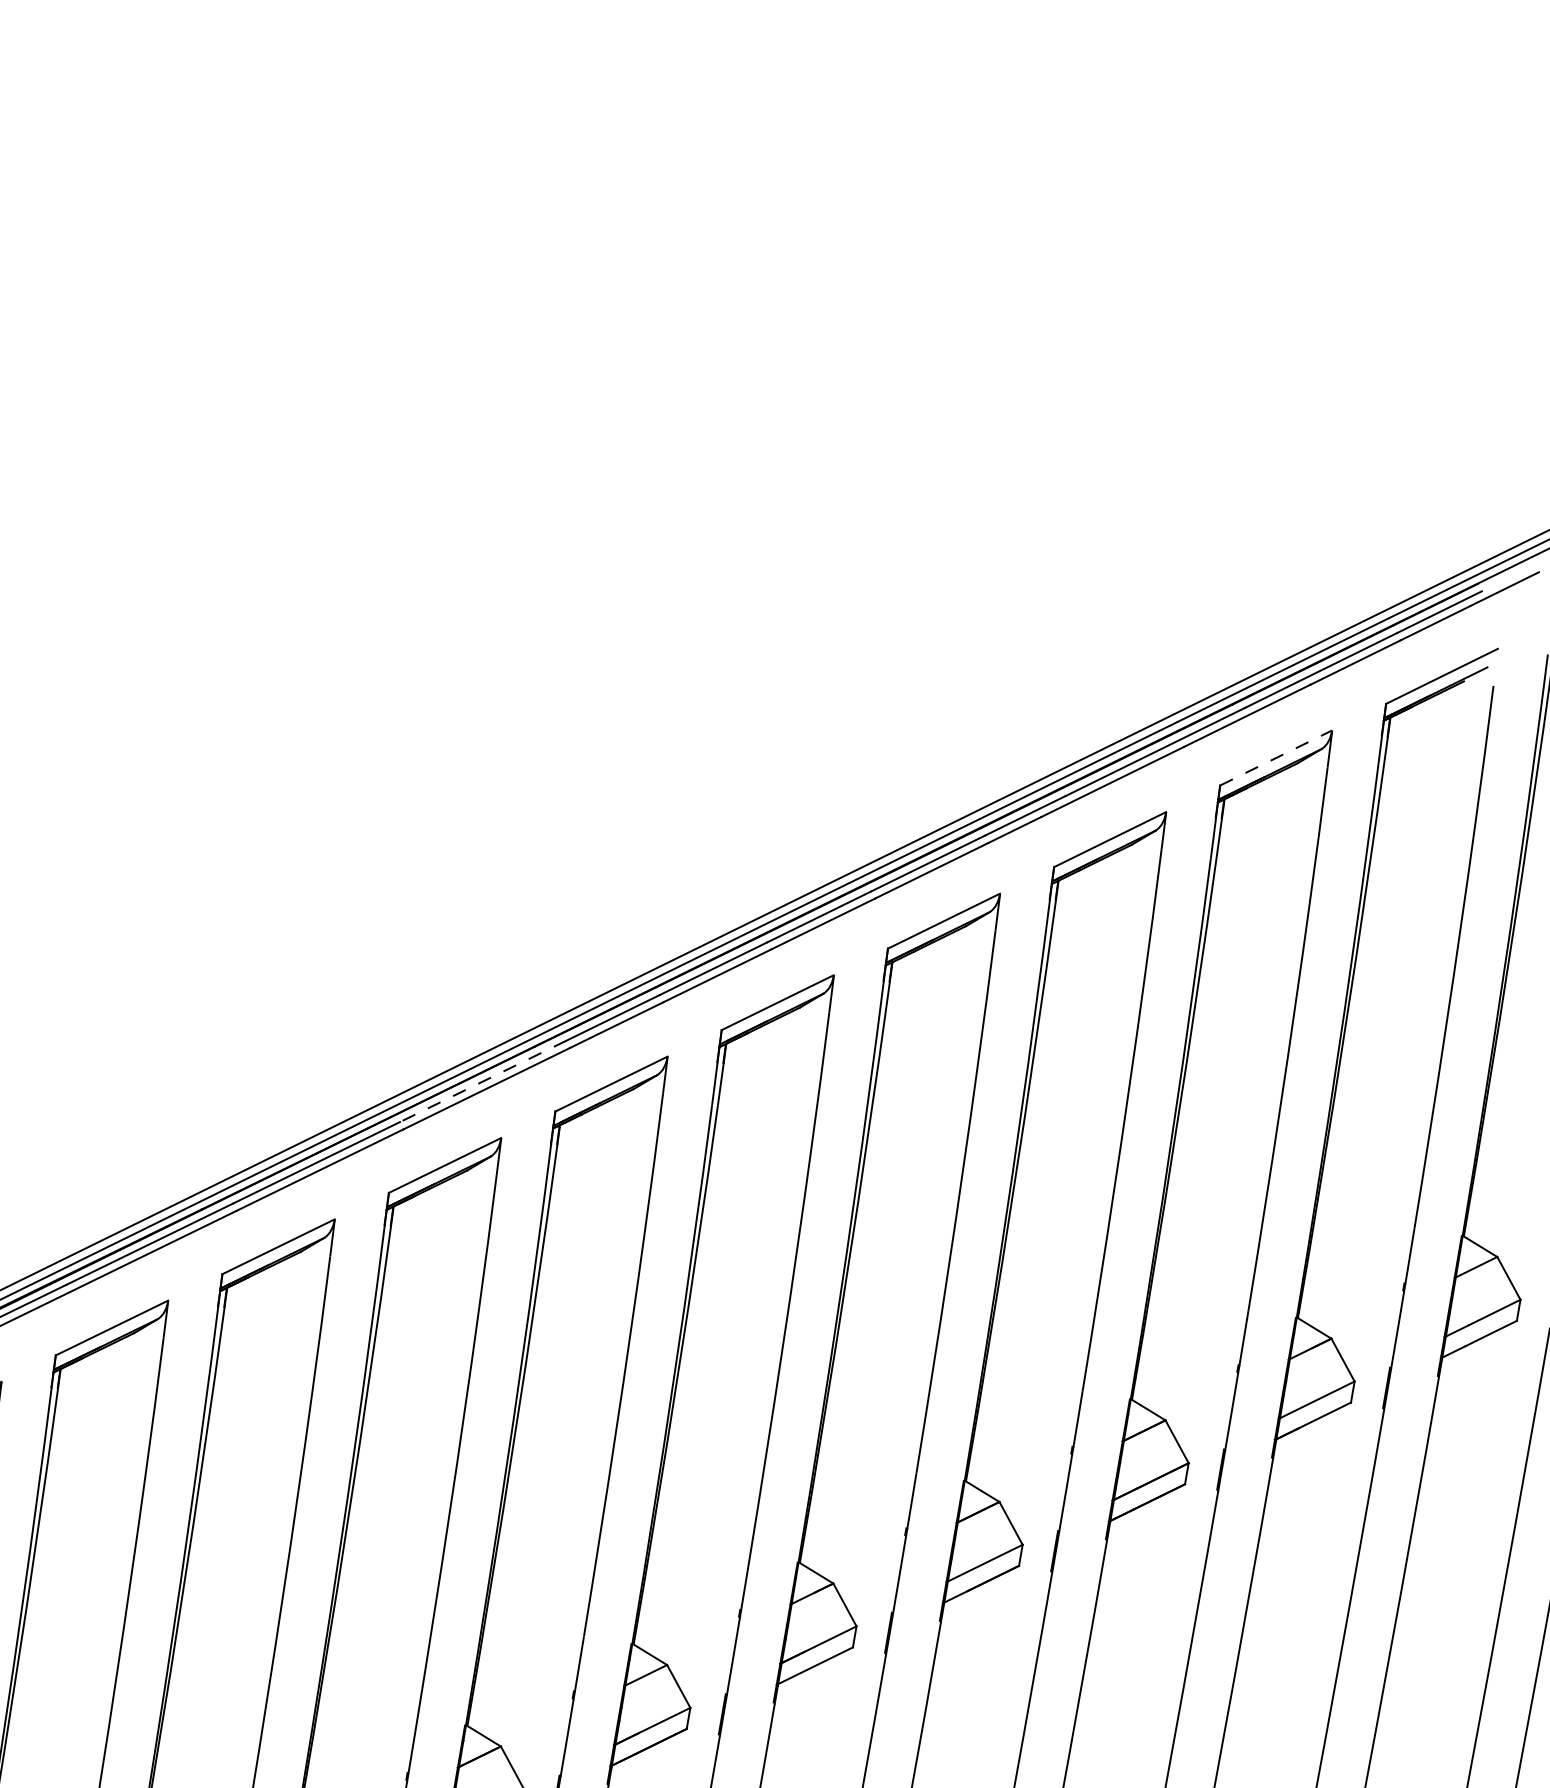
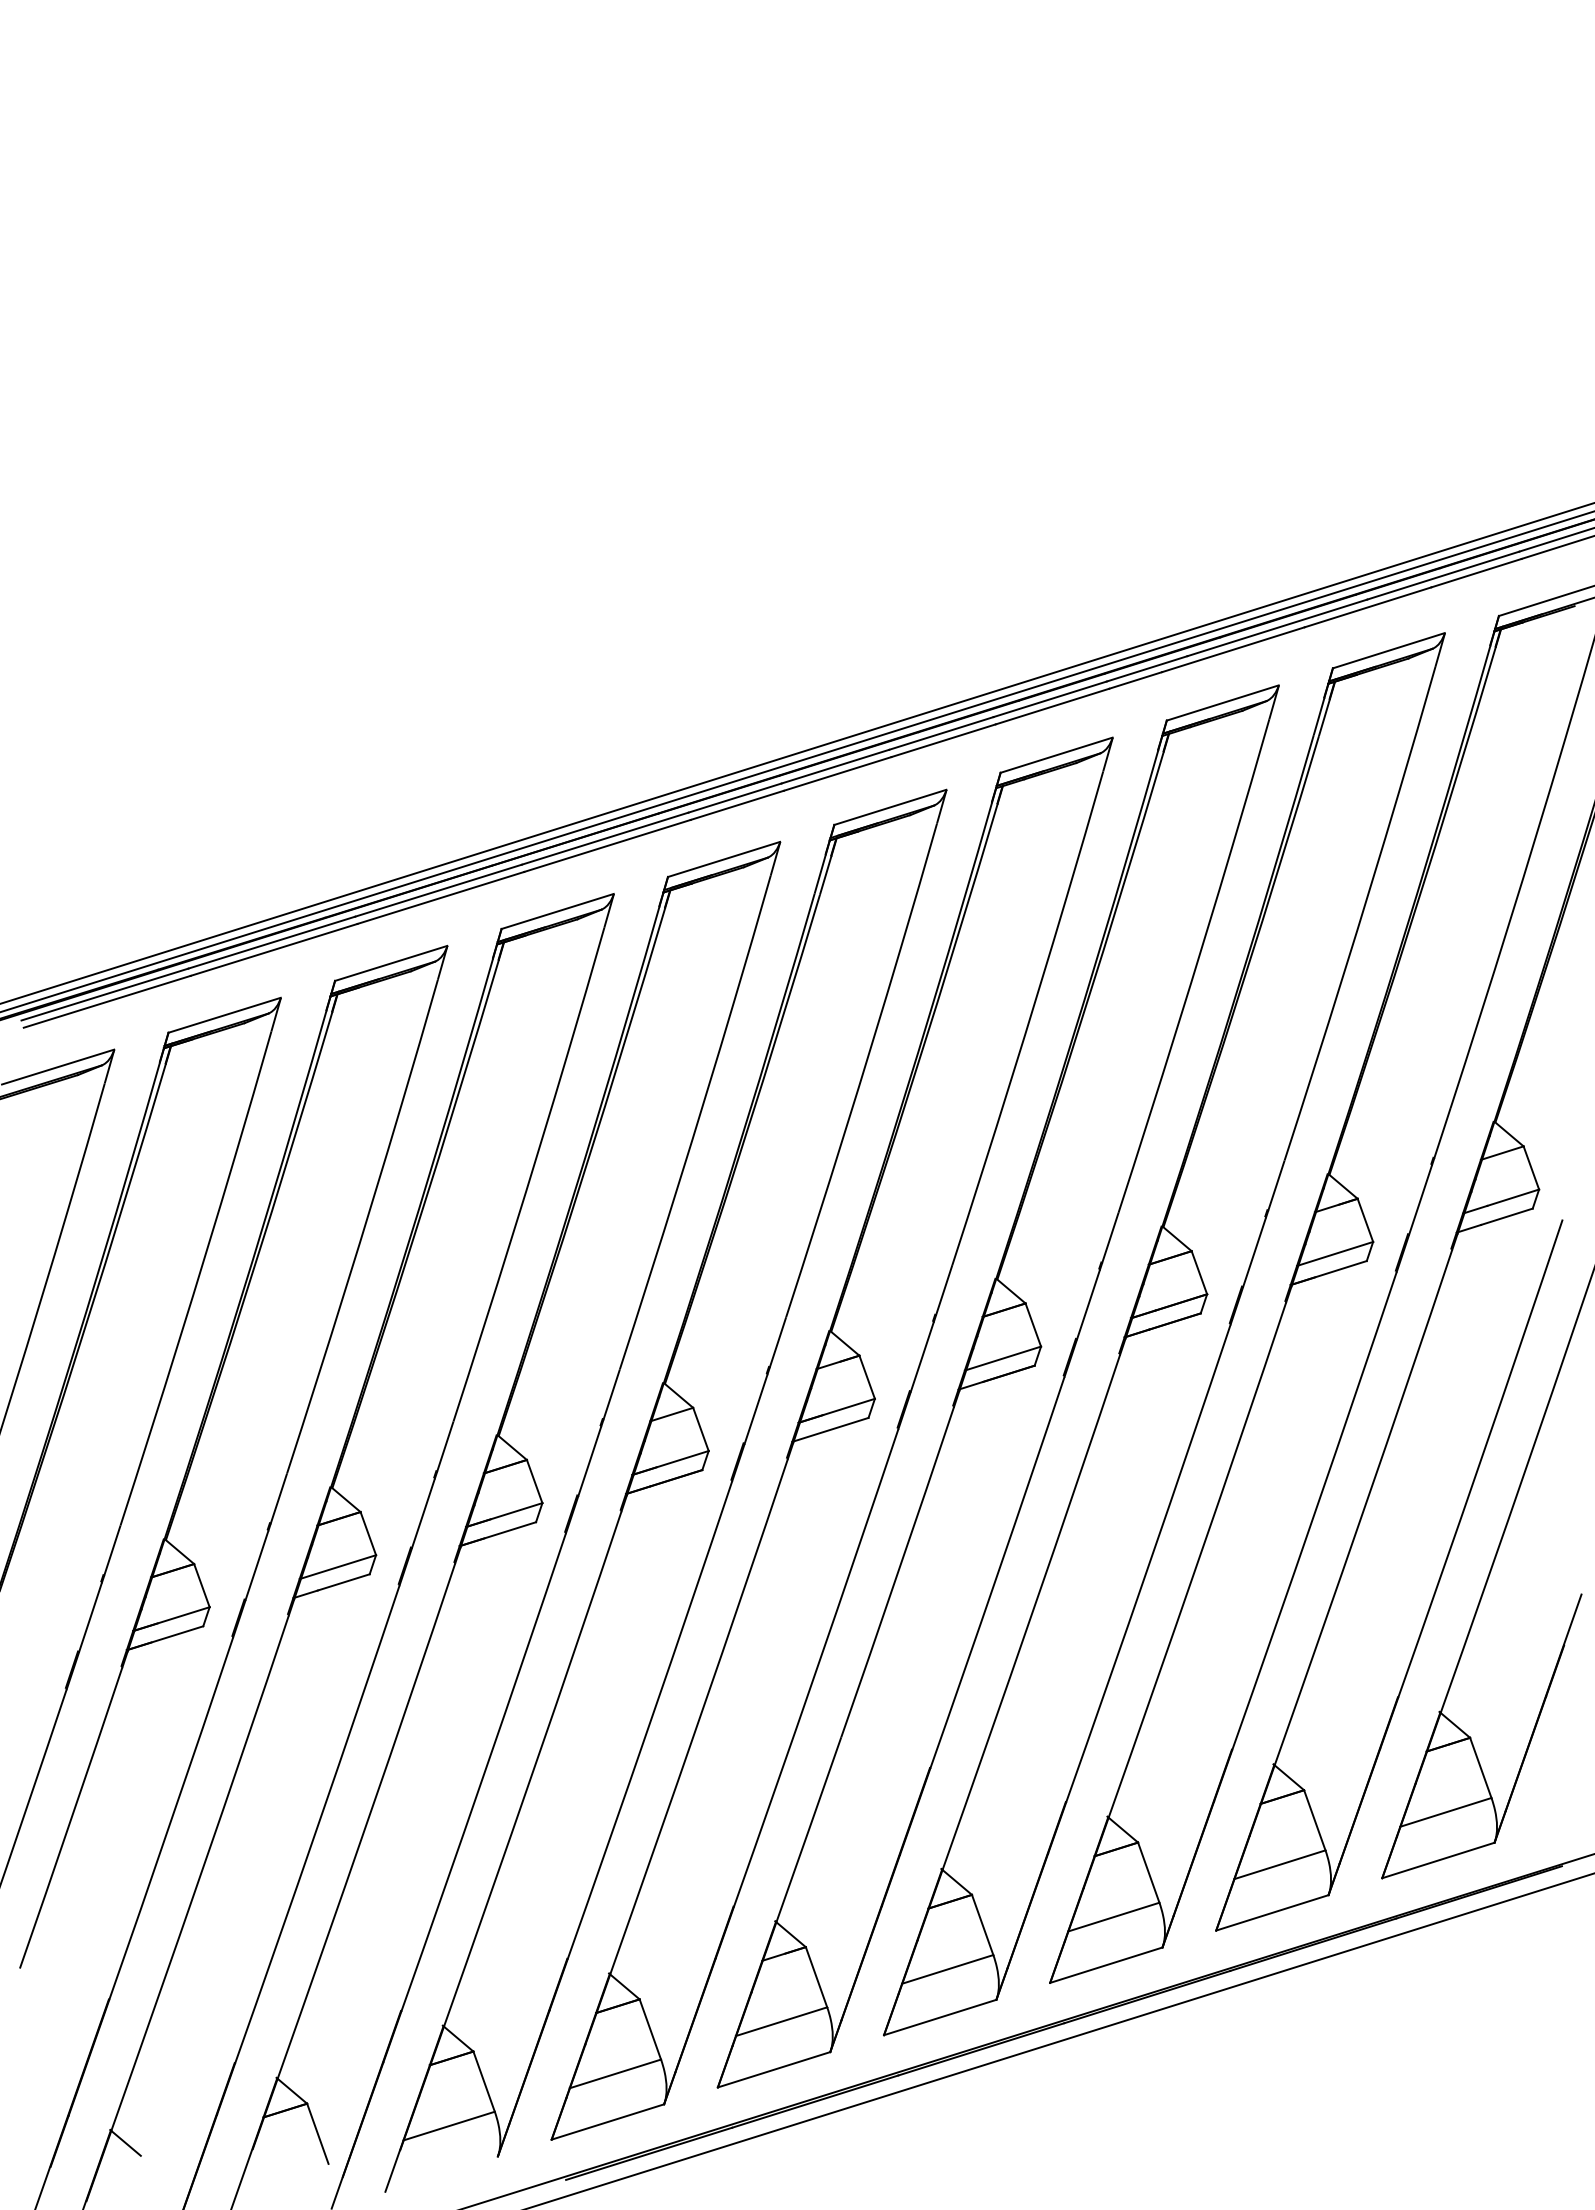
line: (1275, 757) -> (1388, 650), dashed -> solid
line: (482, 1081) -> (604, 838), dashed -> solid

